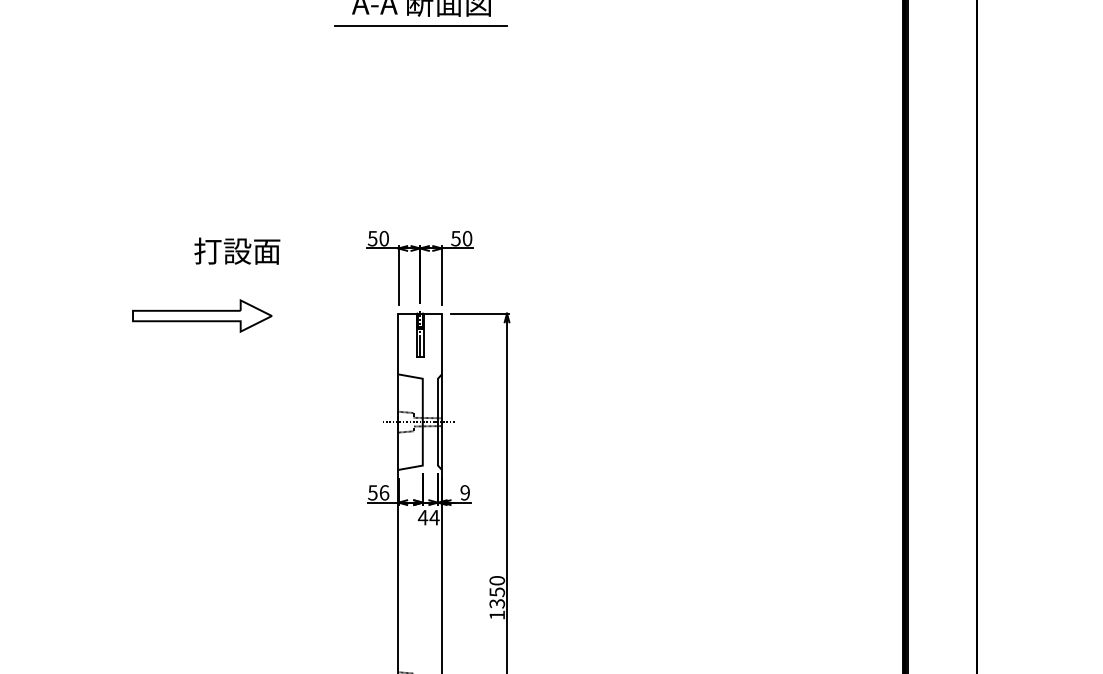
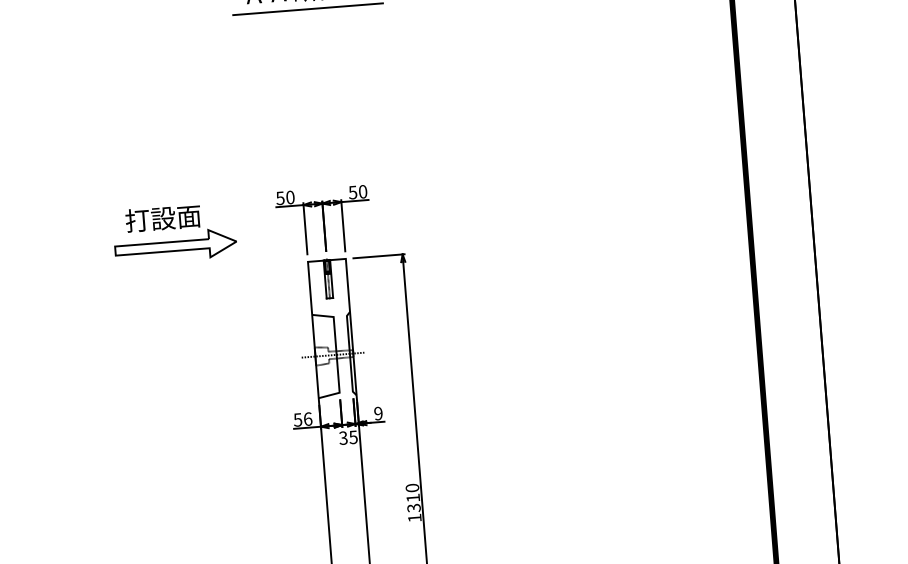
part: (202, 315) -> (176, 245), moved
text: (428, 517) -> (348, 437), 44 -> 35
text: (497, 592) -> (413, 498), 1350 -> 1310

